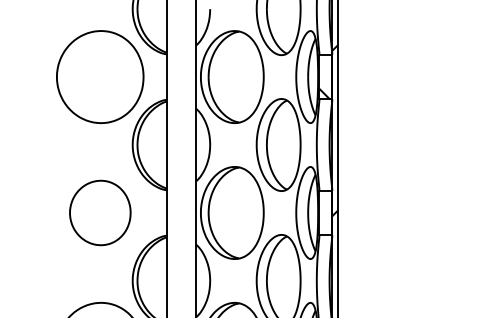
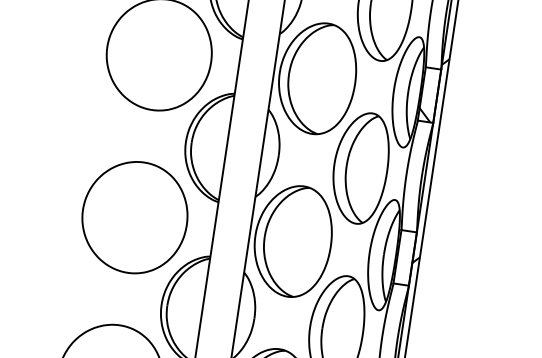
part: (100, 212) -> (135, 216), size x1.43

